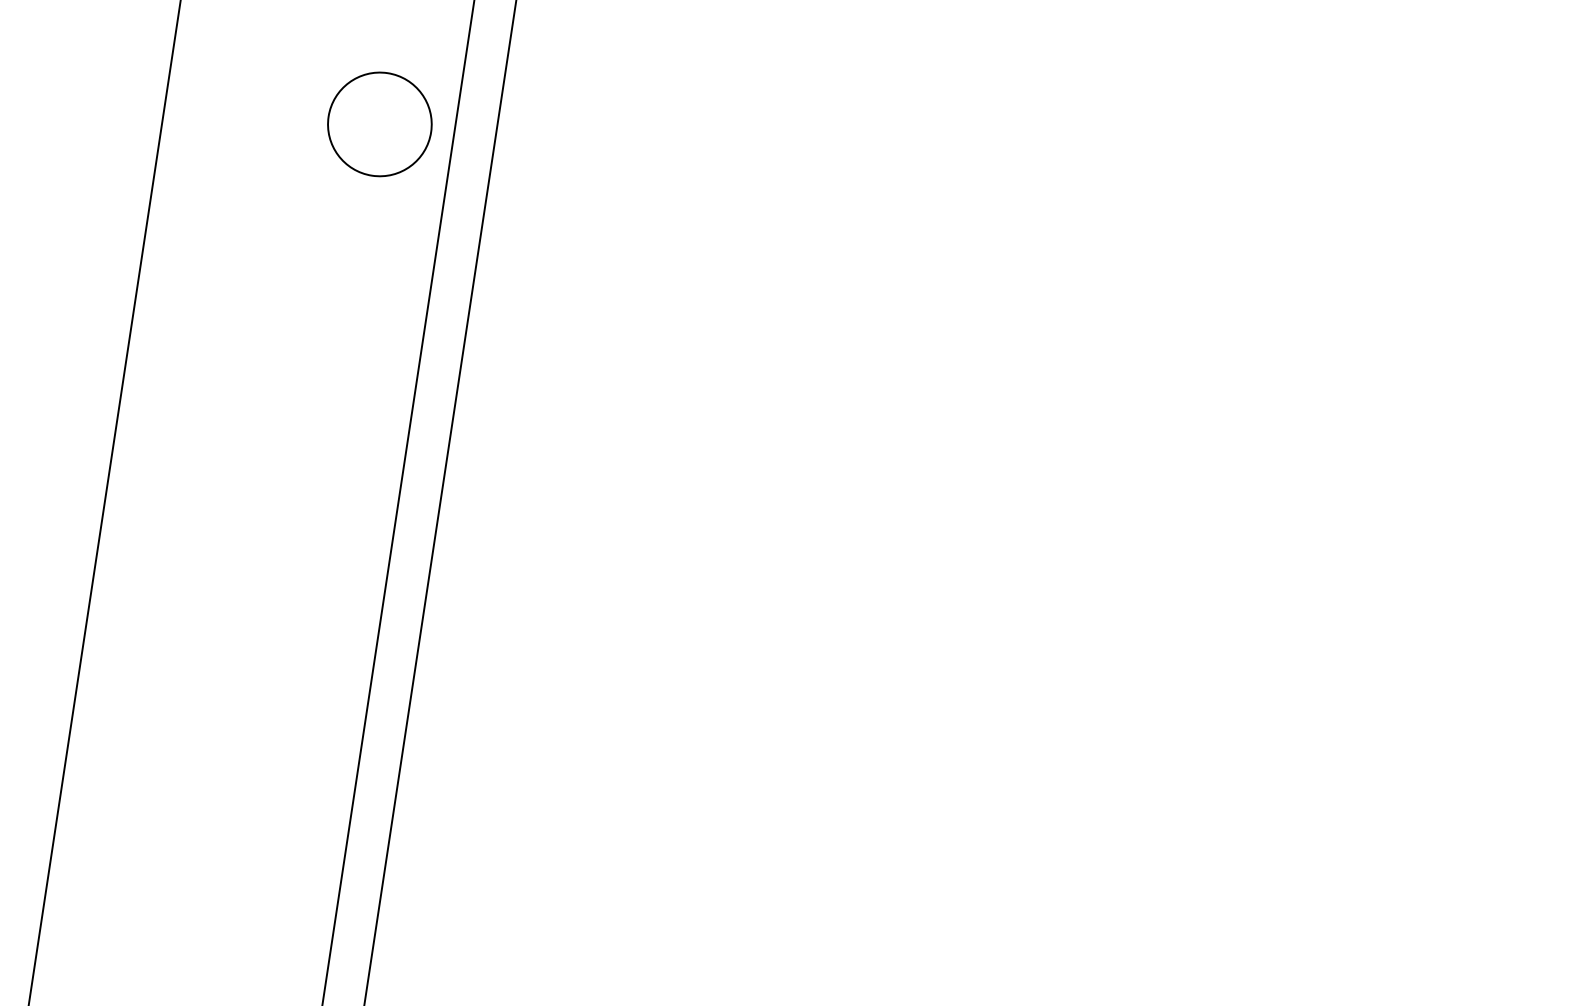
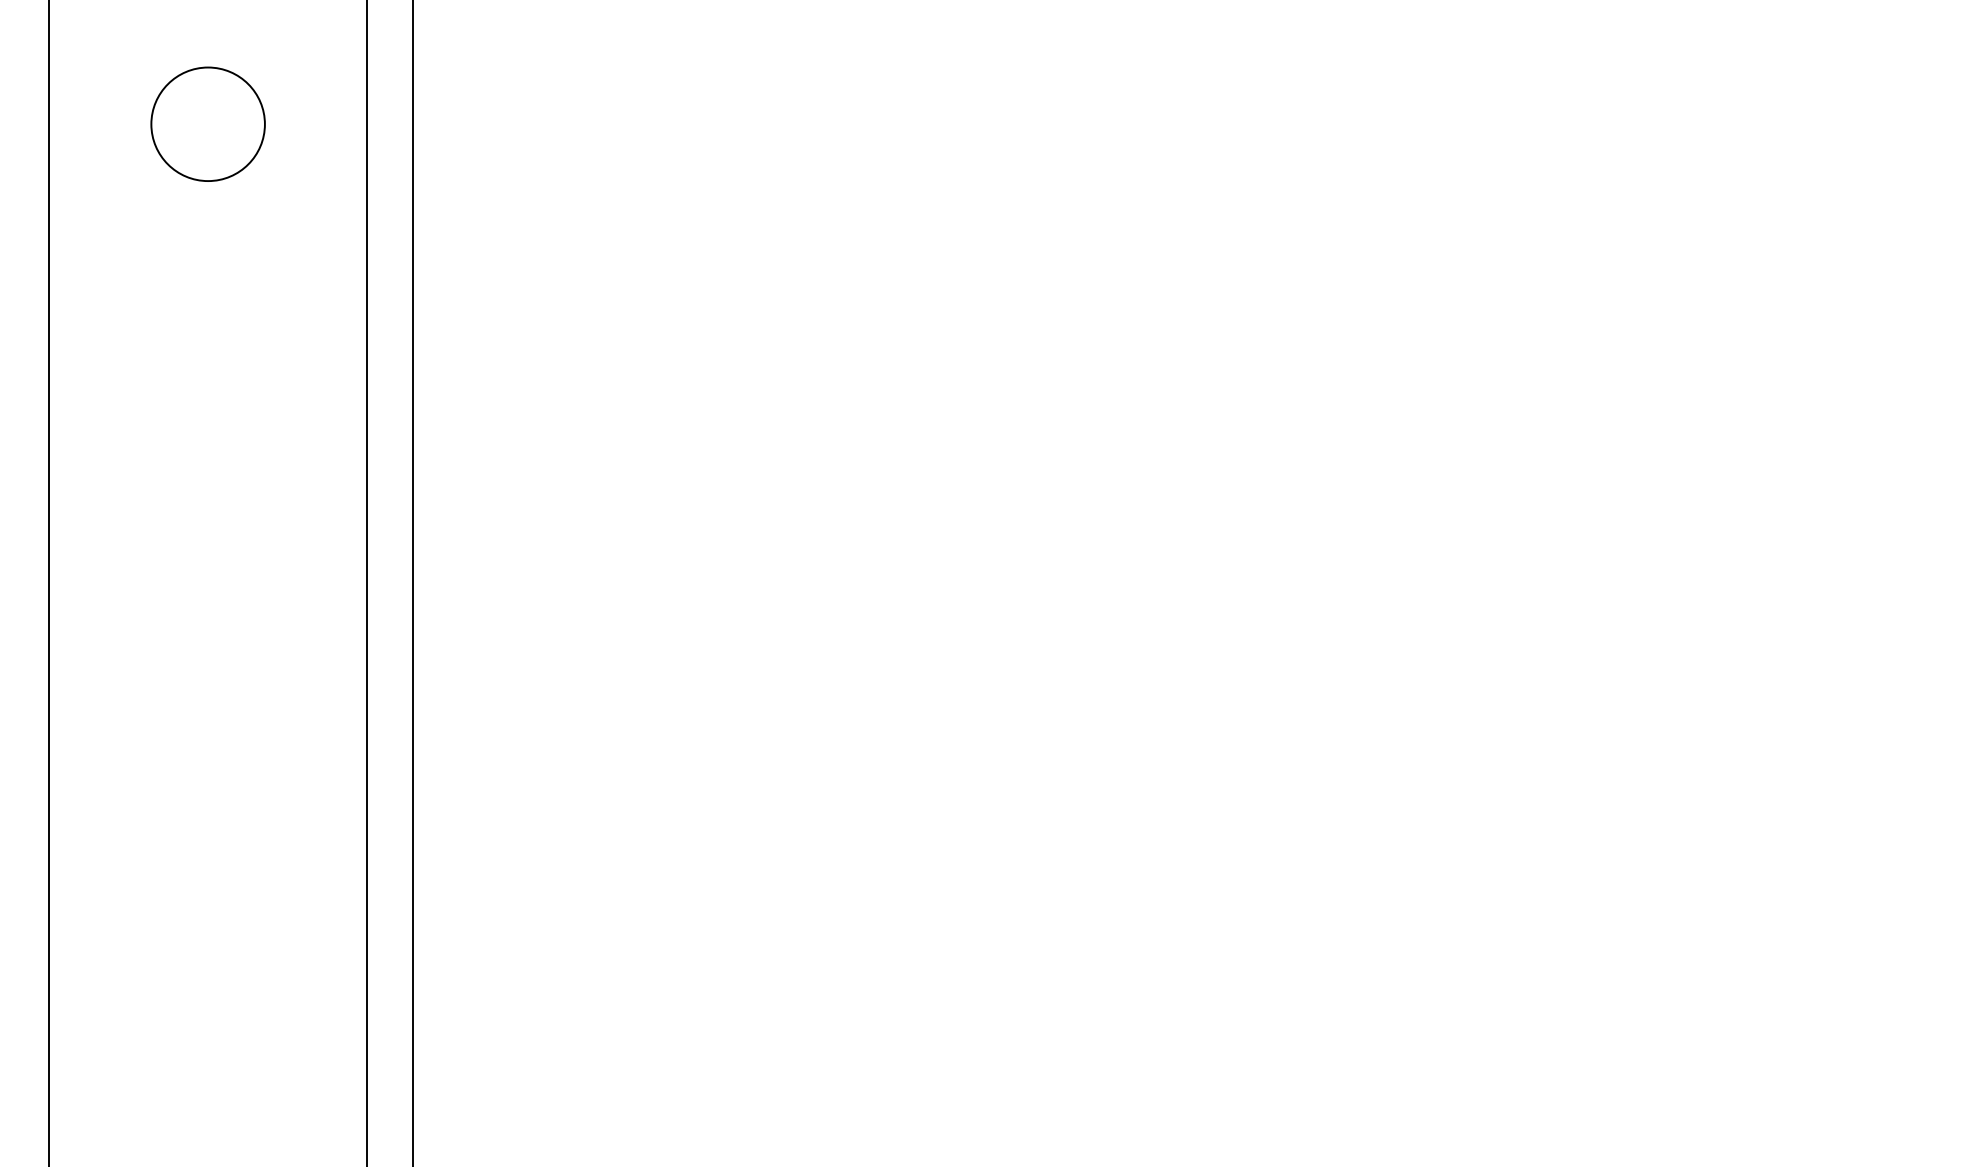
circle: (379, 123) -> (207, 123), moved

